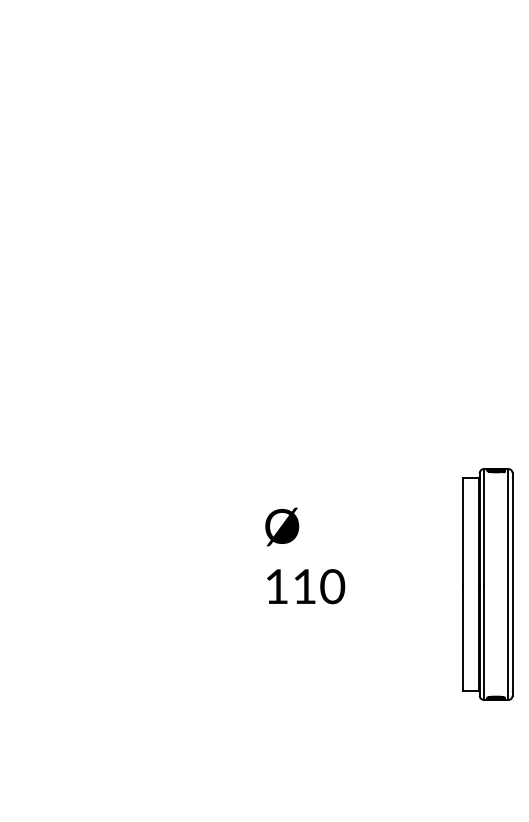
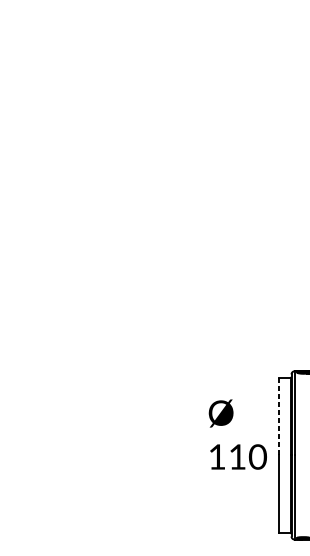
line: (462, 530) -> (278, 416), solid -> dashed
text: (305, 555) -> (238, 434), moved

